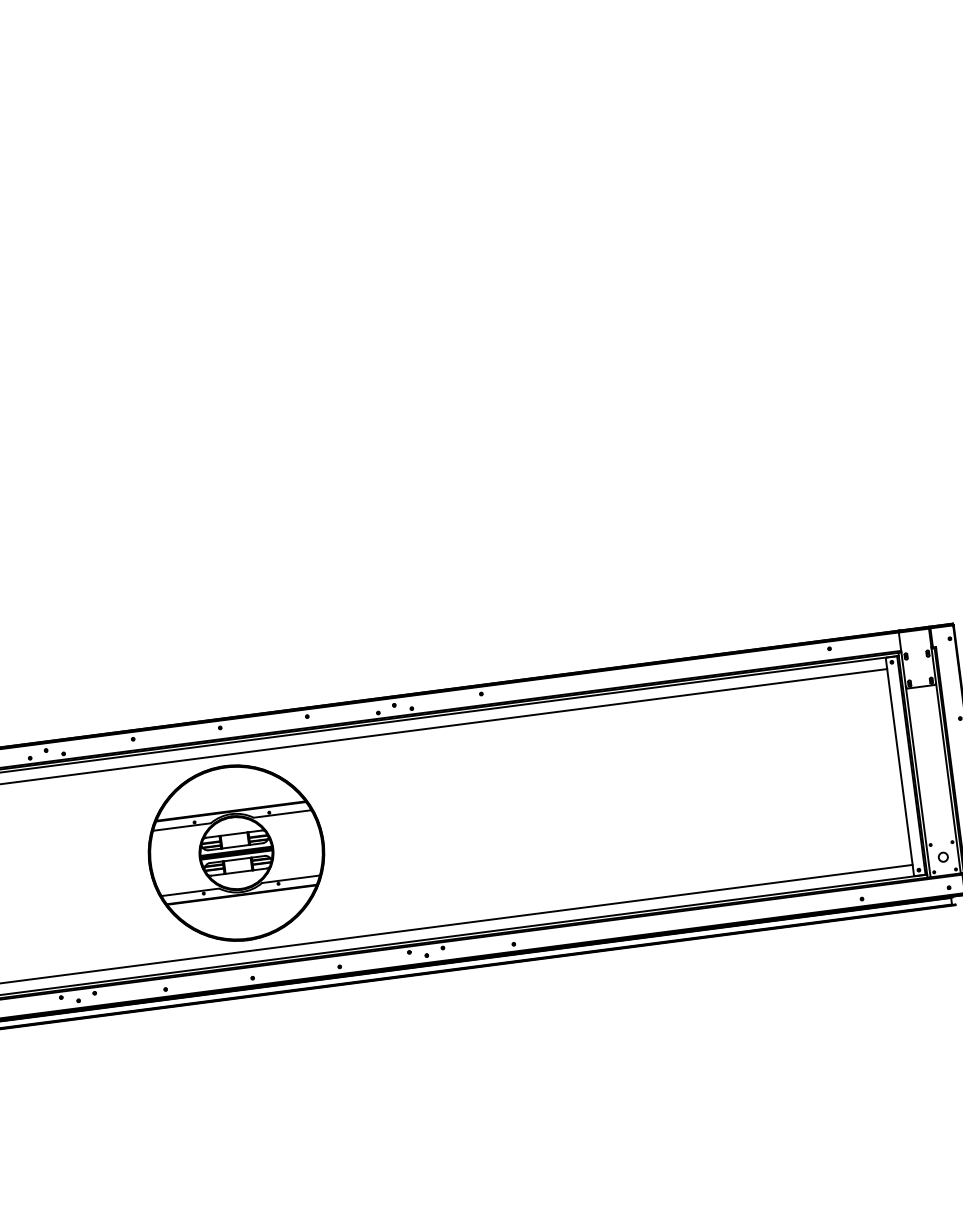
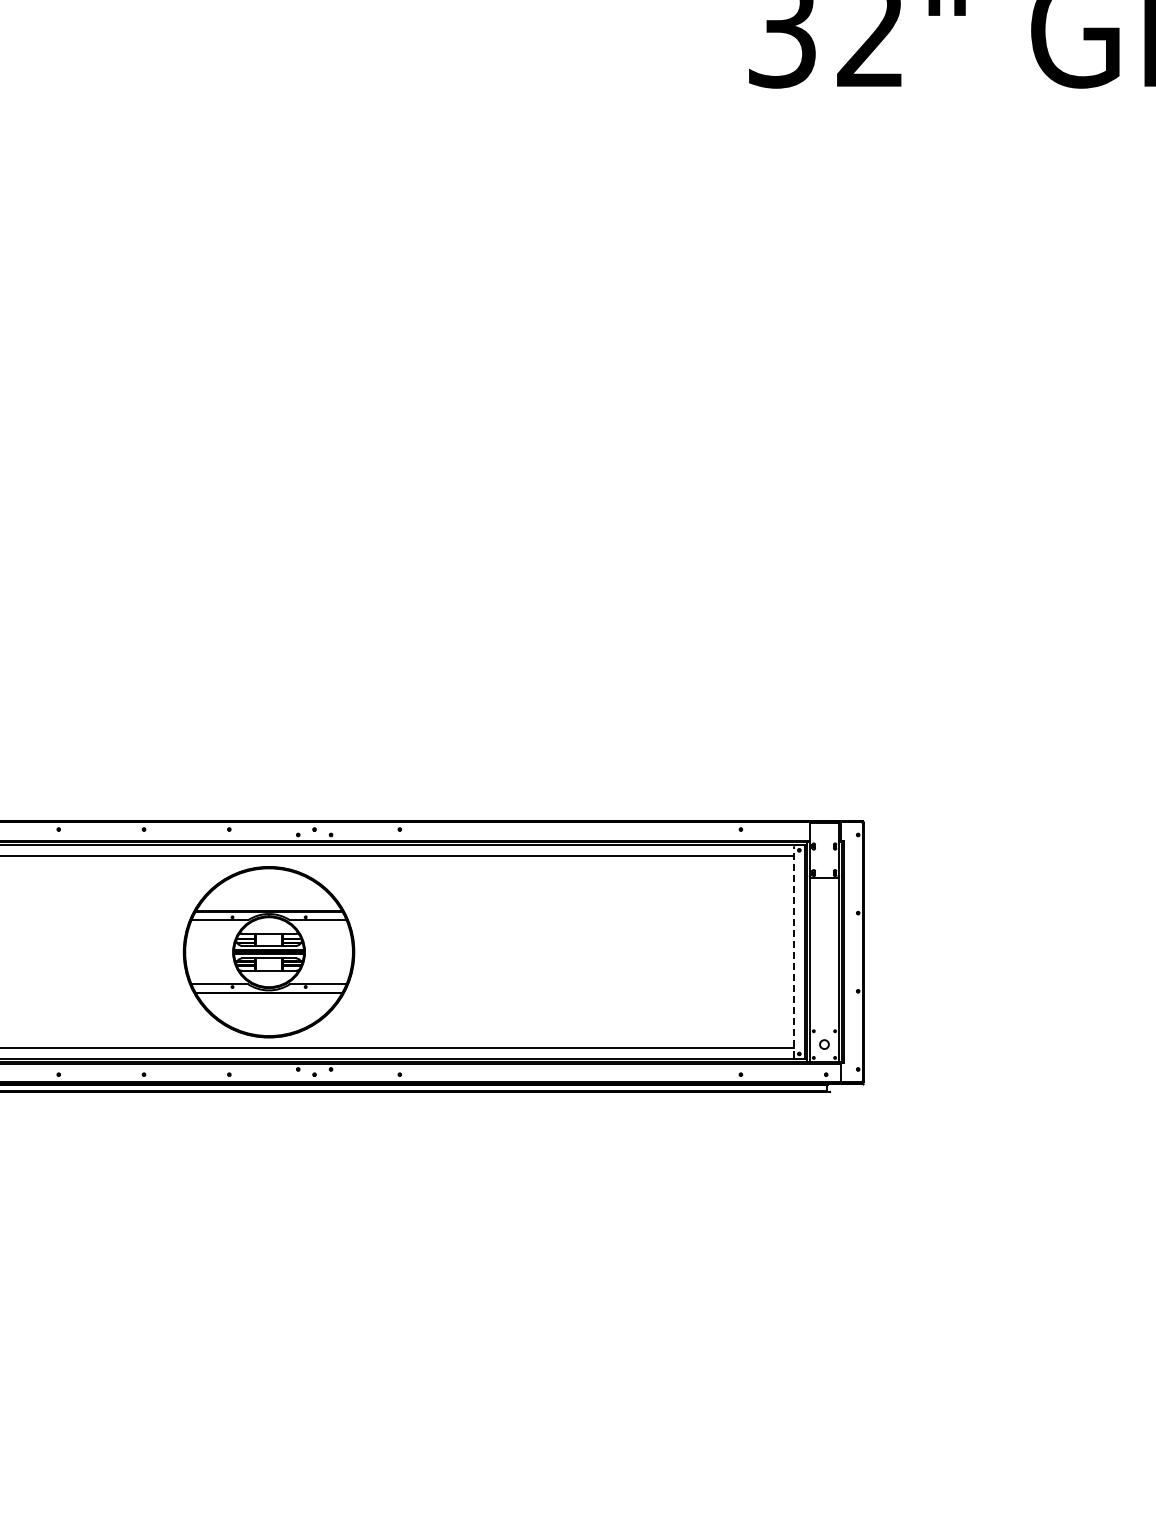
line: (899, 767) -> (793, 952), solid -> dashed
part: (235, 853) -> (268, 952), moved

